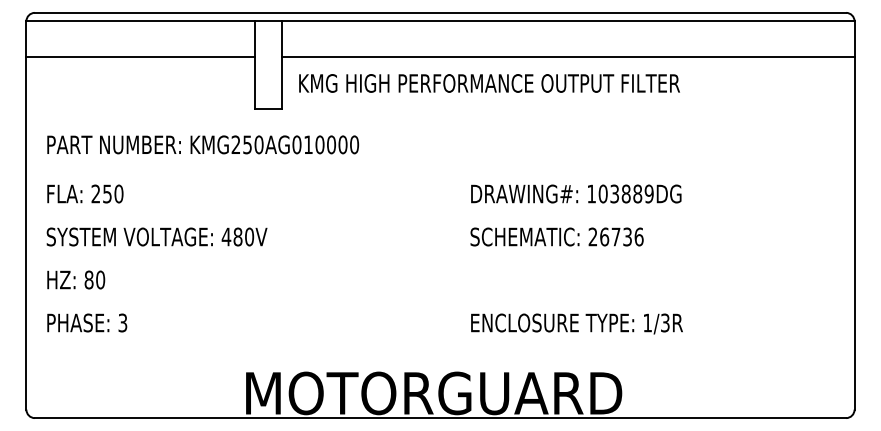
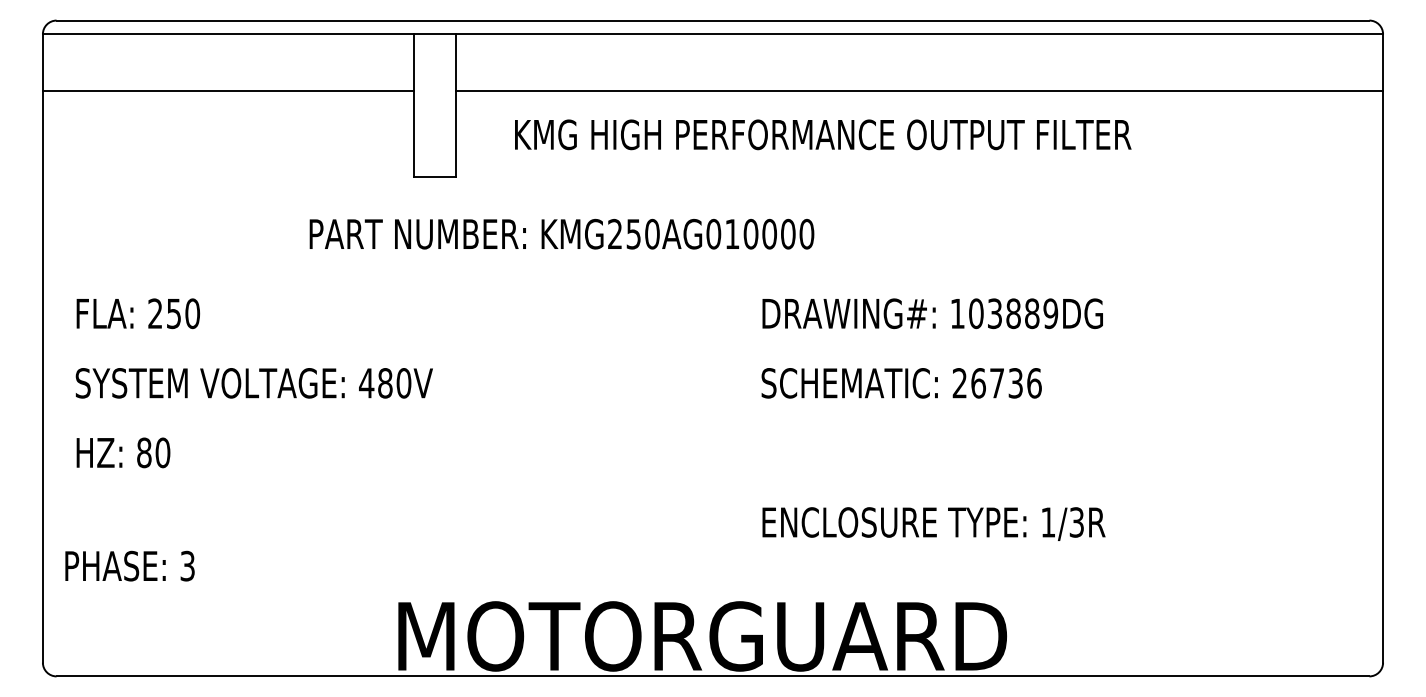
text: (489, 83) -> (823, 134), moved
text: (202, 144) -> (560, 233), moved
text: (87, 322) -> (130, 565), moved

